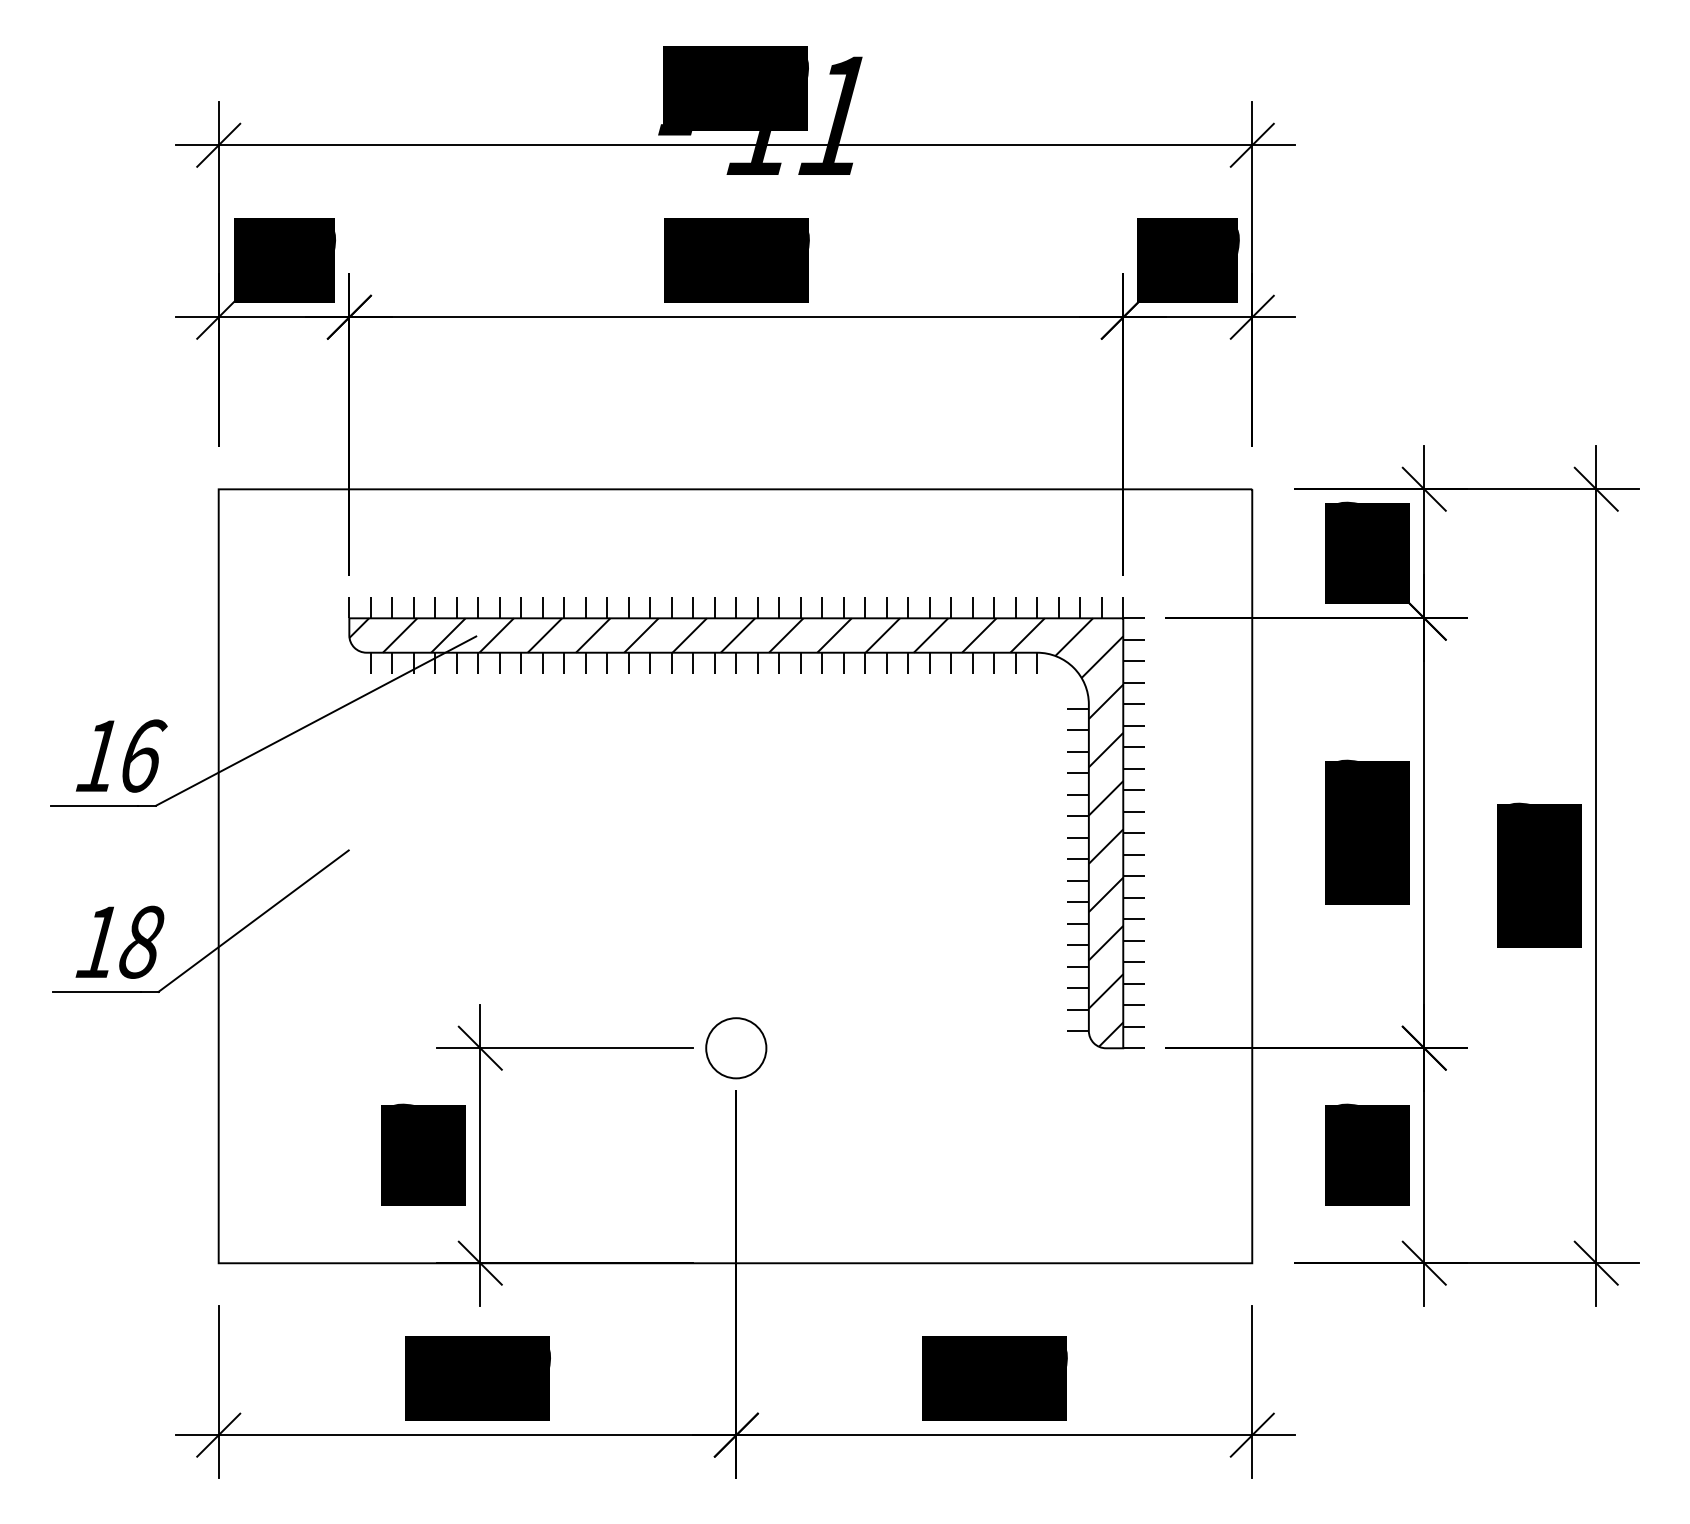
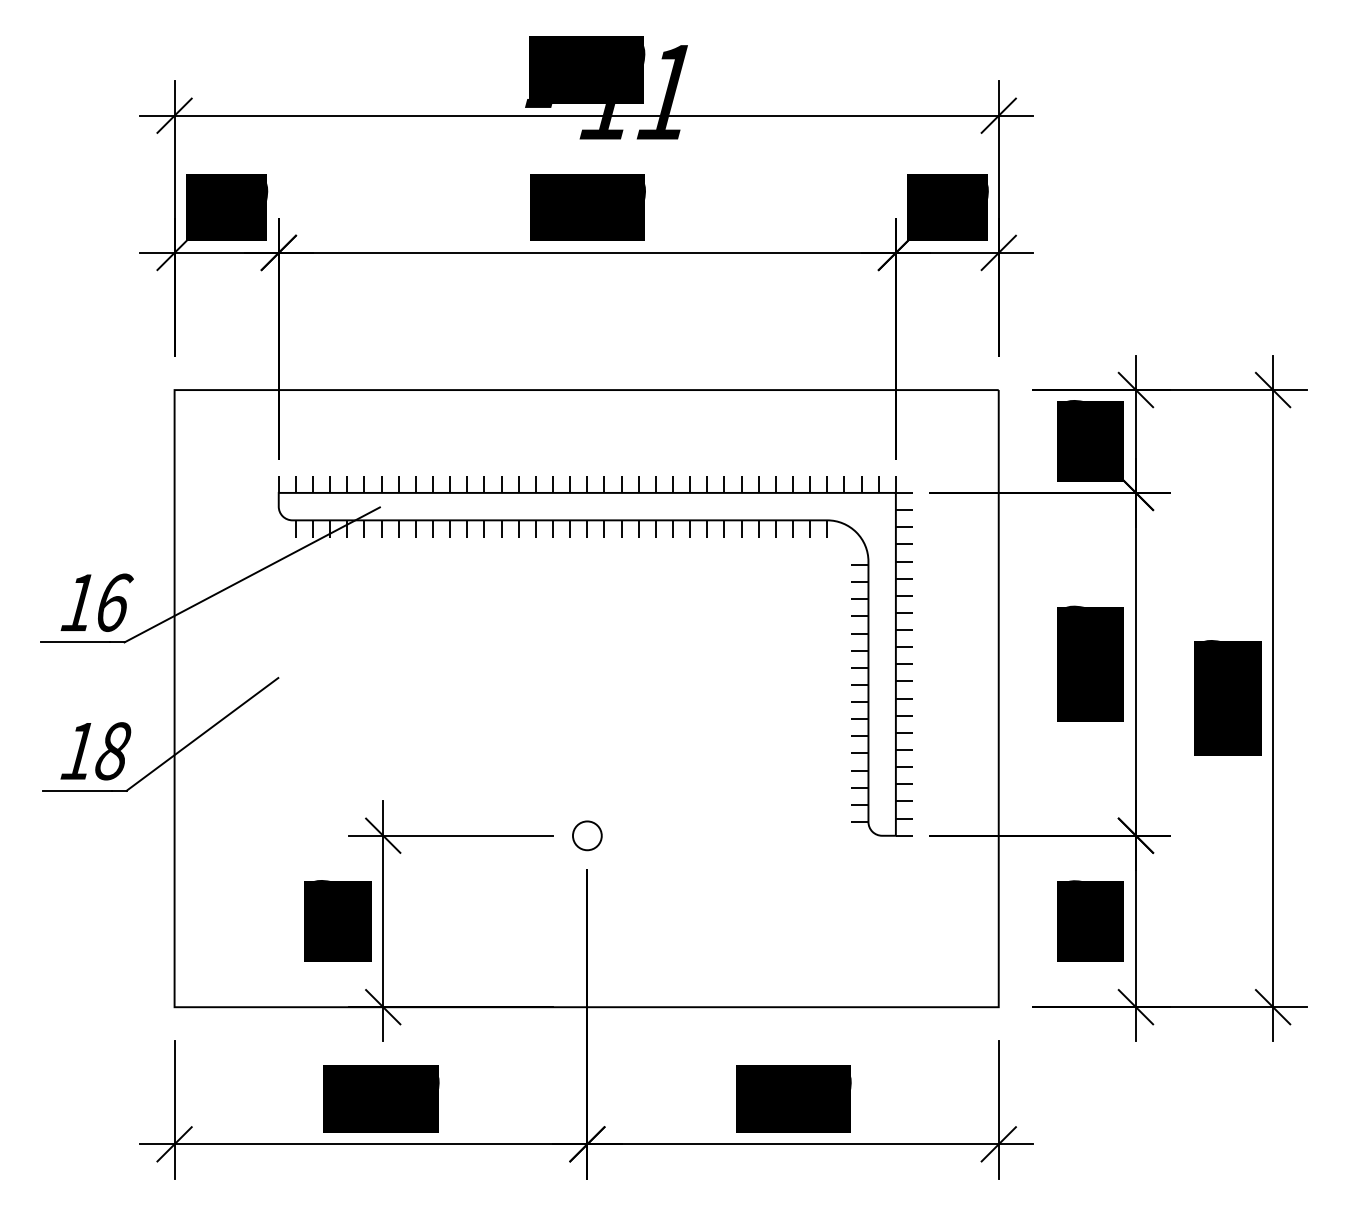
hatch: (736, 832) -> (587, 663), removed
circle: (736, 1048) -> (587, 835), size x0.6
text: (1347, 1103) -> (1074, 879), 50 -> 59

